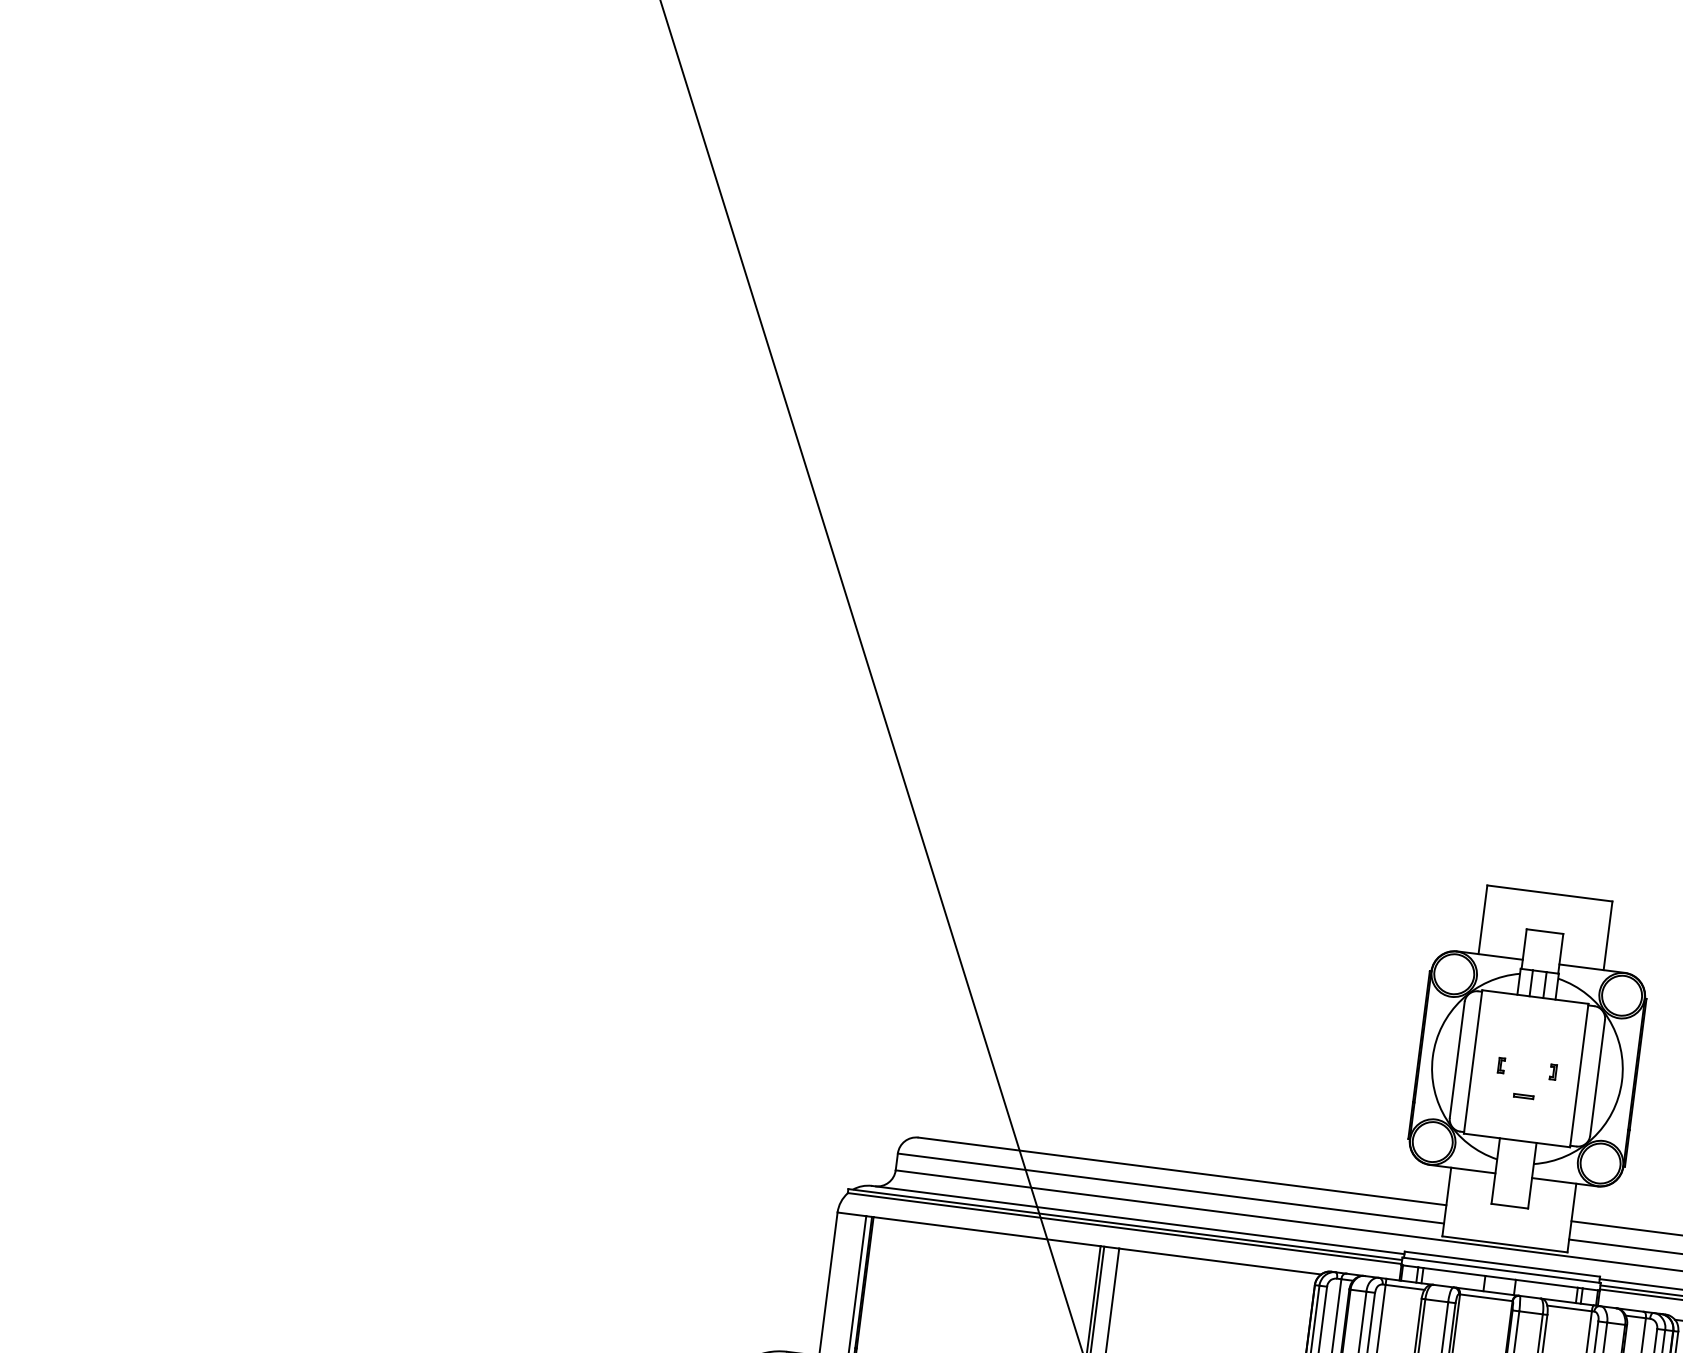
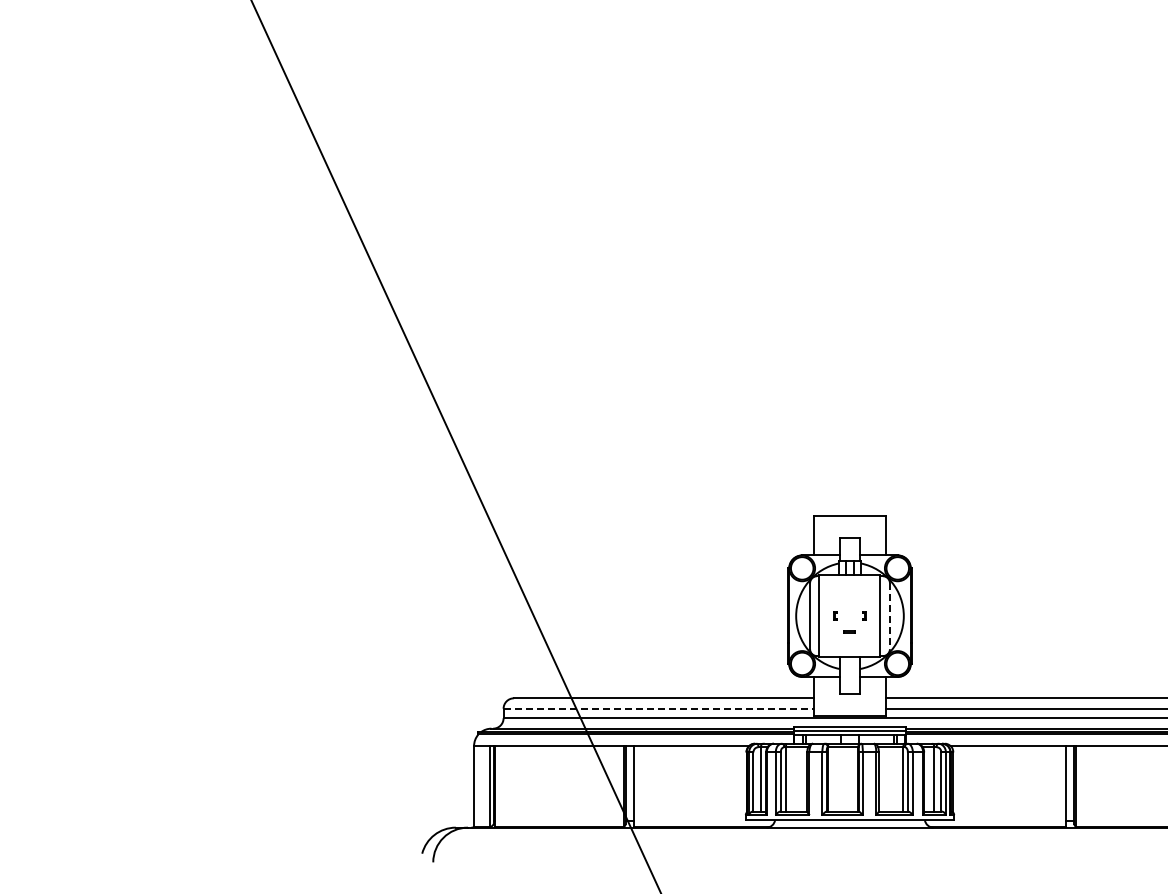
line: (1596, 1078) -> (889, 616), solid -> dashed
line: (1171, 1188) -> (659, 708), solid -> dashed

